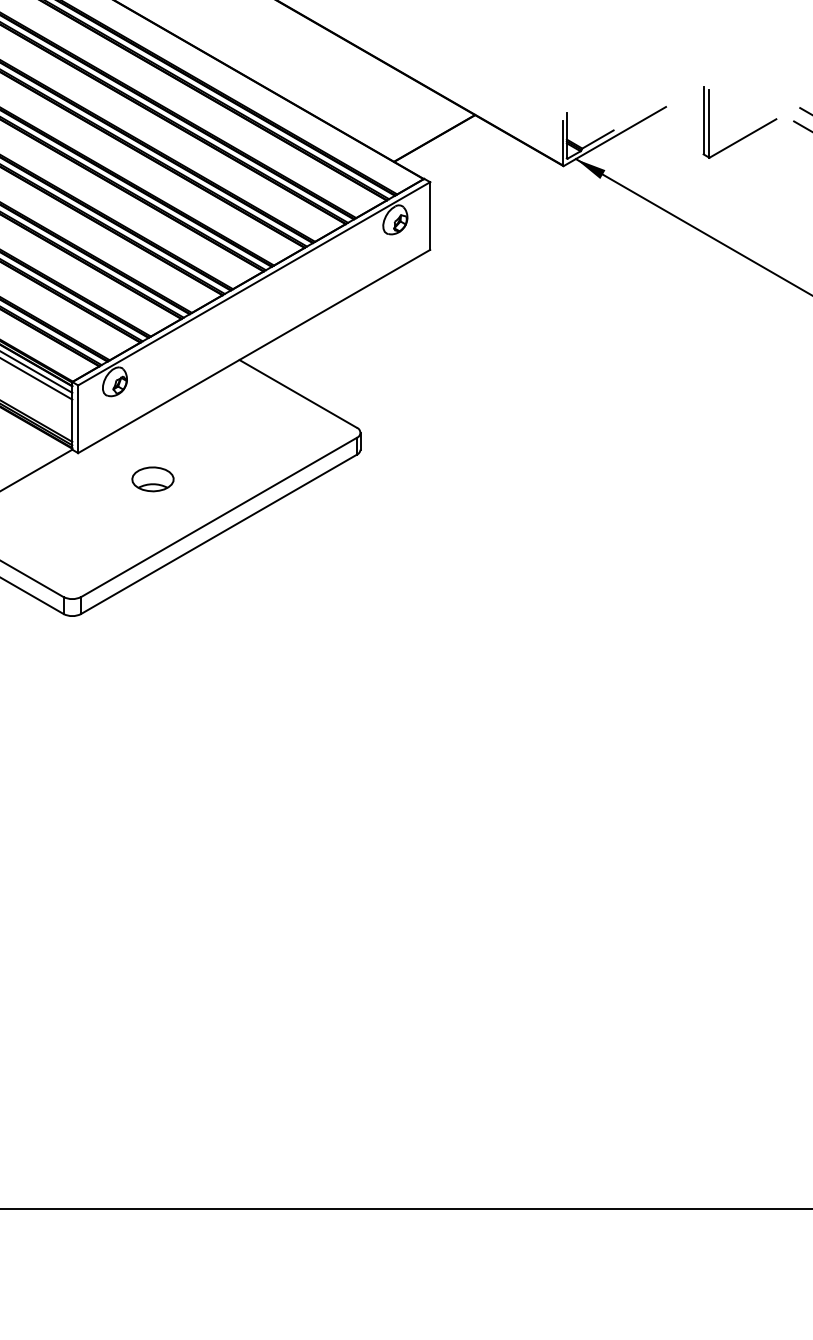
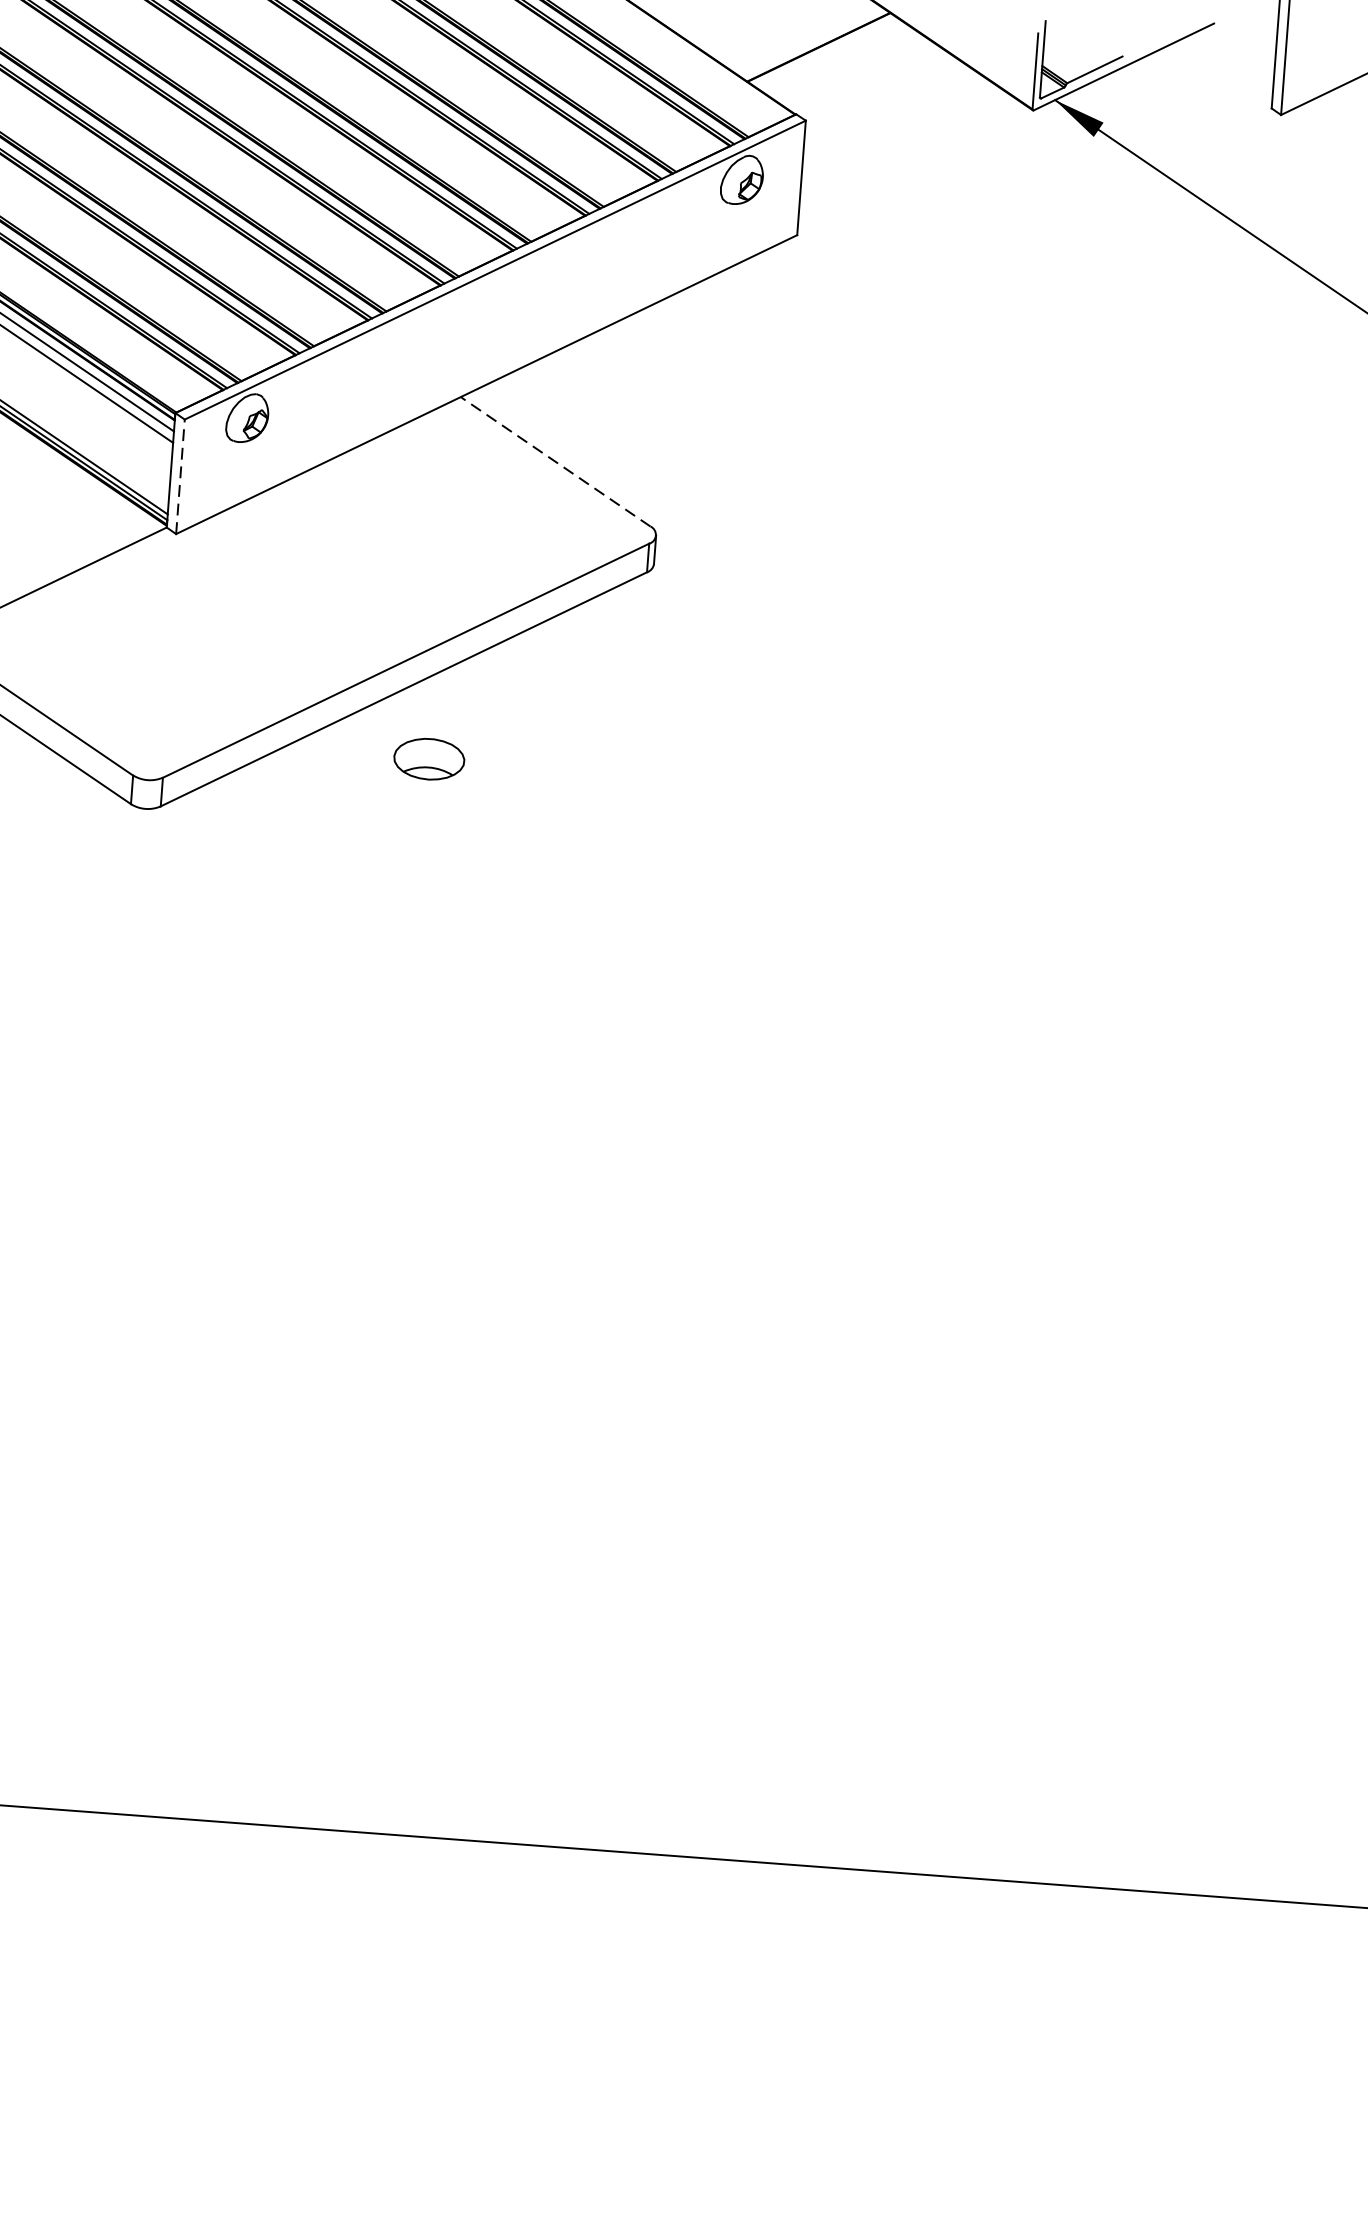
line: (298, 393) -> (556, 461), solid -> dashed
line: (78, 419) -> (180, 477), solid -> dashed
part: (152, 479) -> (428, 759), moved

